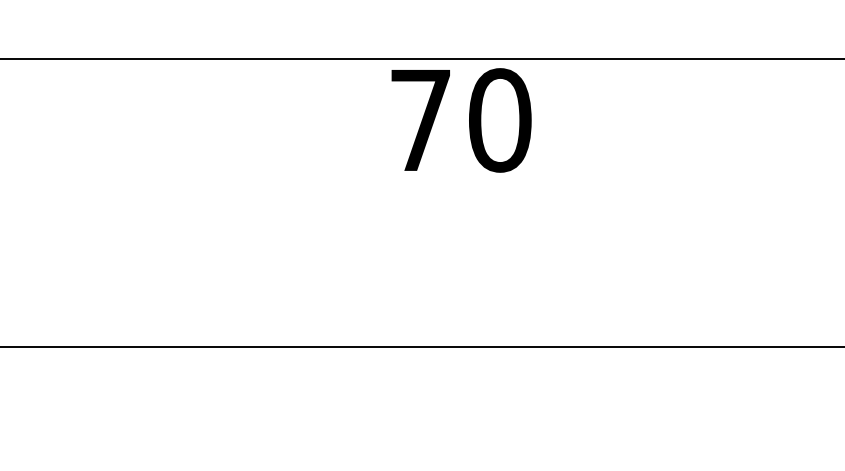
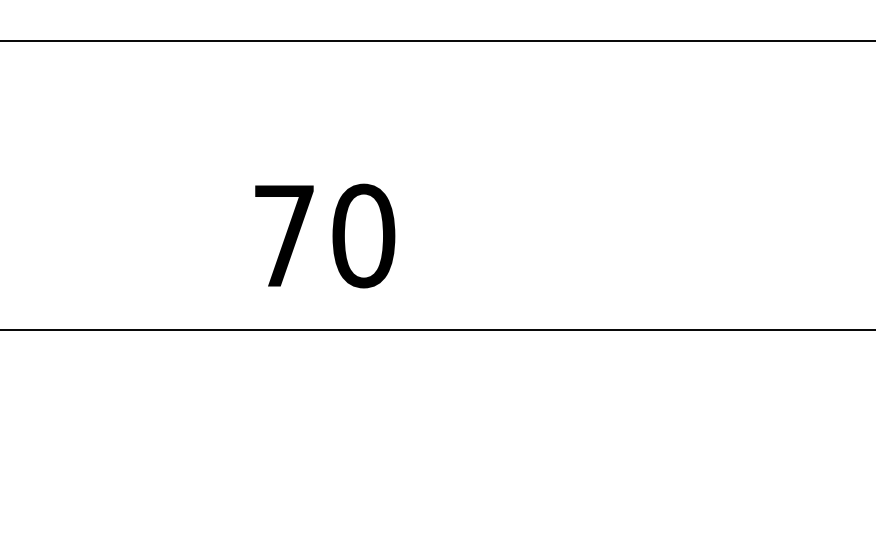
text: (461, 119) -> (325, 235), moved

